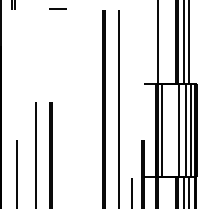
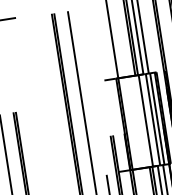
line: (161, 130) -> (128, 123), removed

